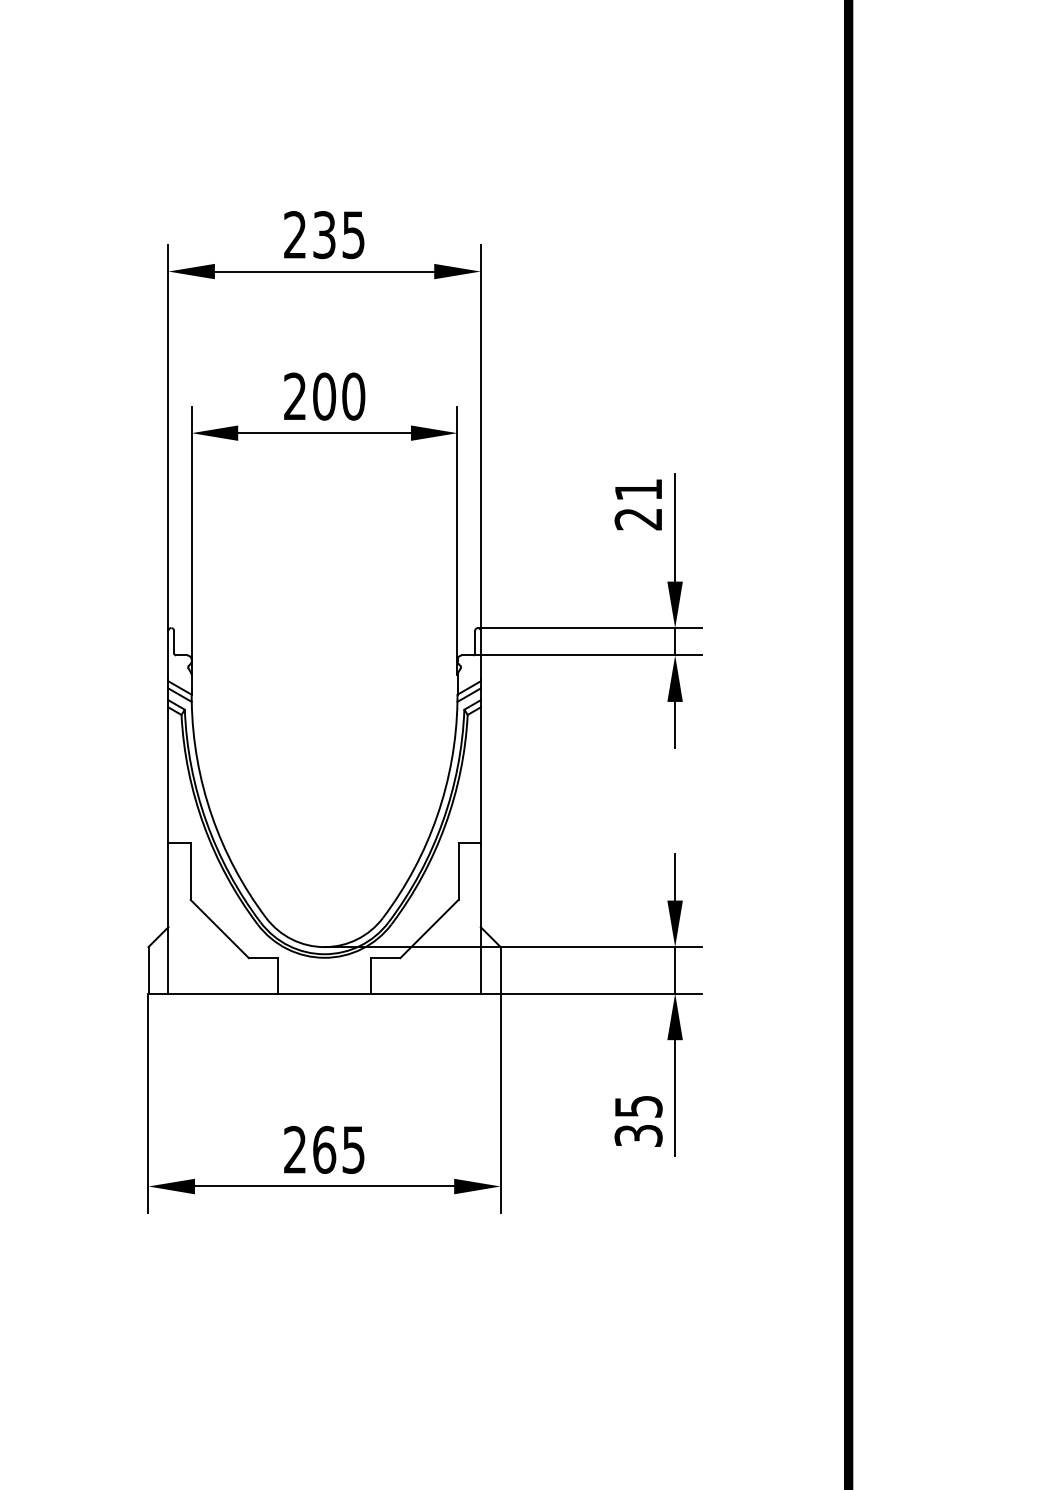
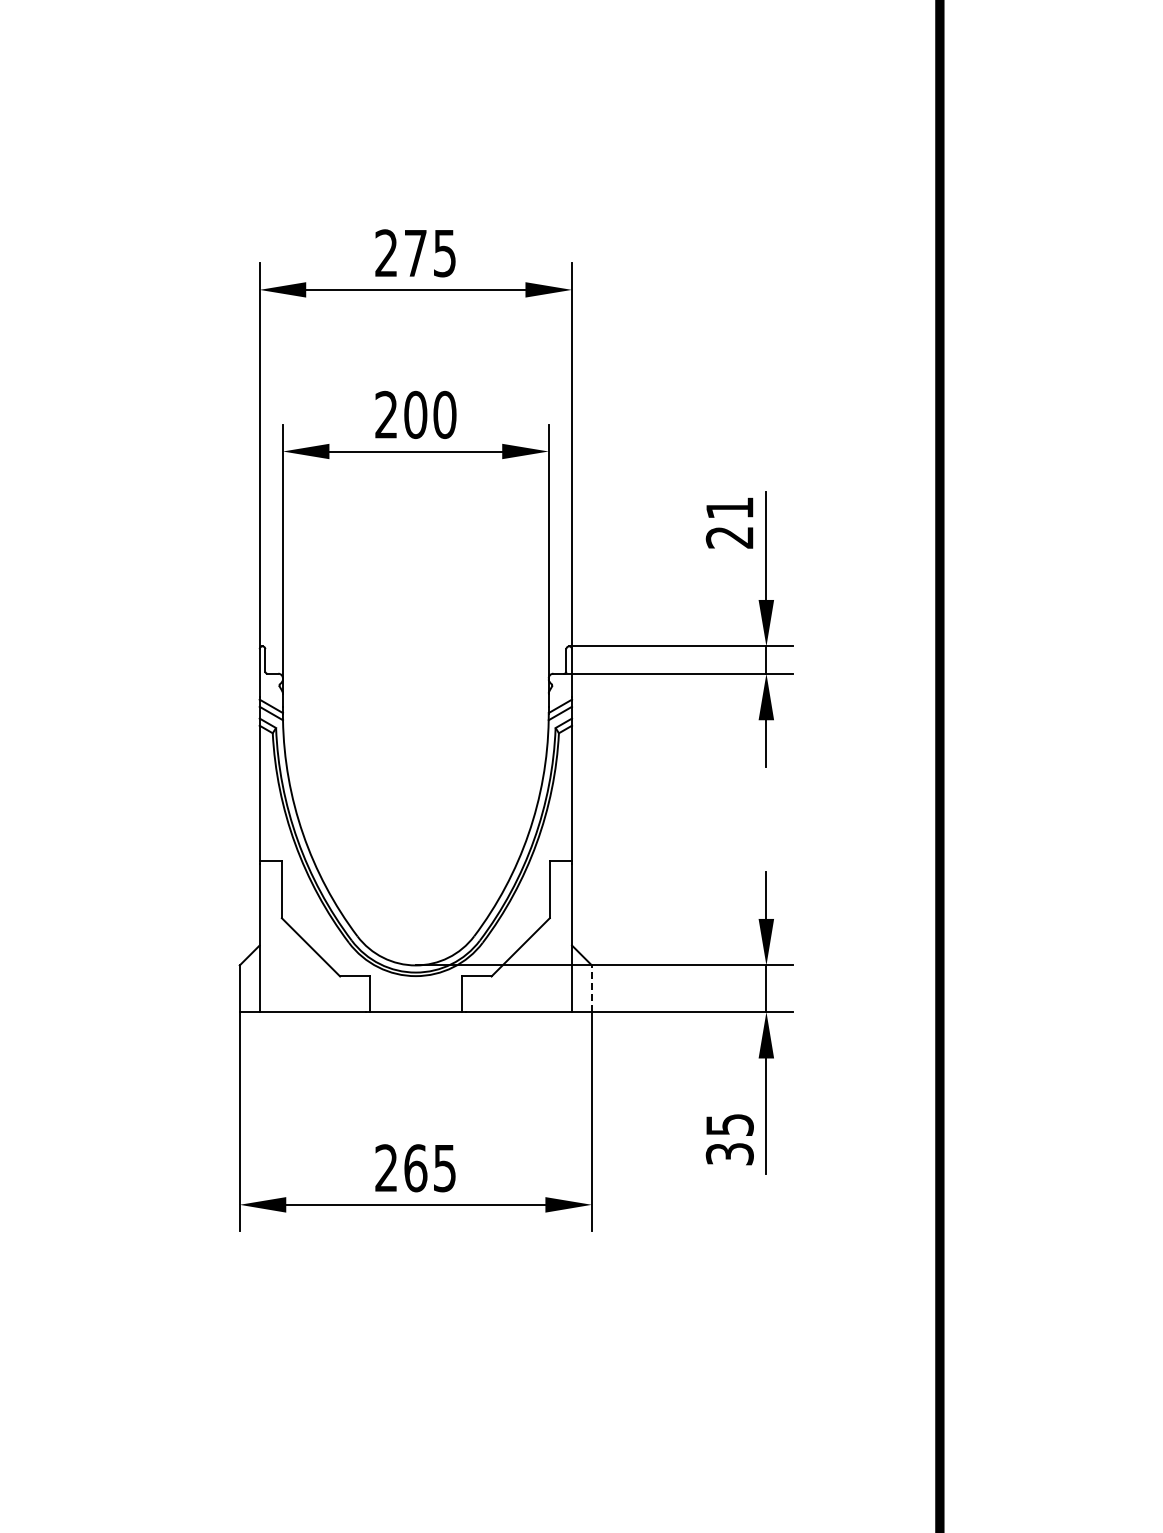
text: (324, 235) -> (415, 253), 235 -> 275
line: (500, 970) -> (591, 988), solid -> dashed

